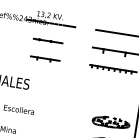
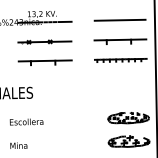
part: (47, 40) -> (44, 41), size x1.67
part: (44, 59) -> (44, 62), size x1.67

